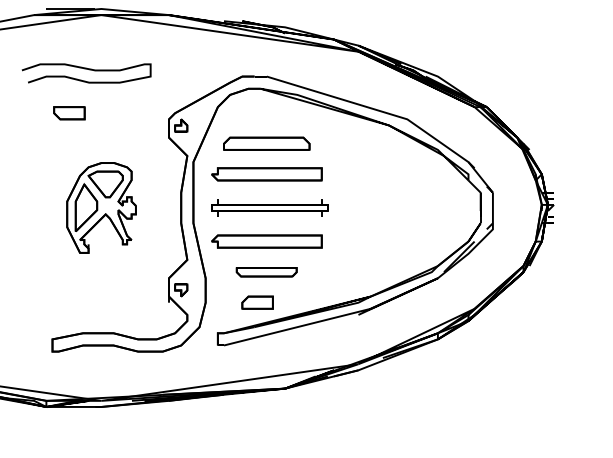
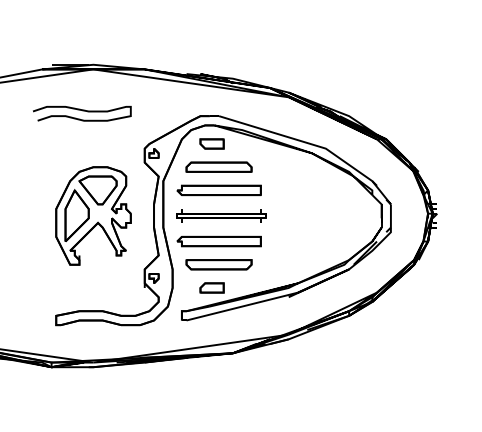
part: (68, 112) -> (211, 143), moved
part: (101, 207) -> (93, 215), size x1.43
part: (266, 271) -> (218, 264), size x1.43

